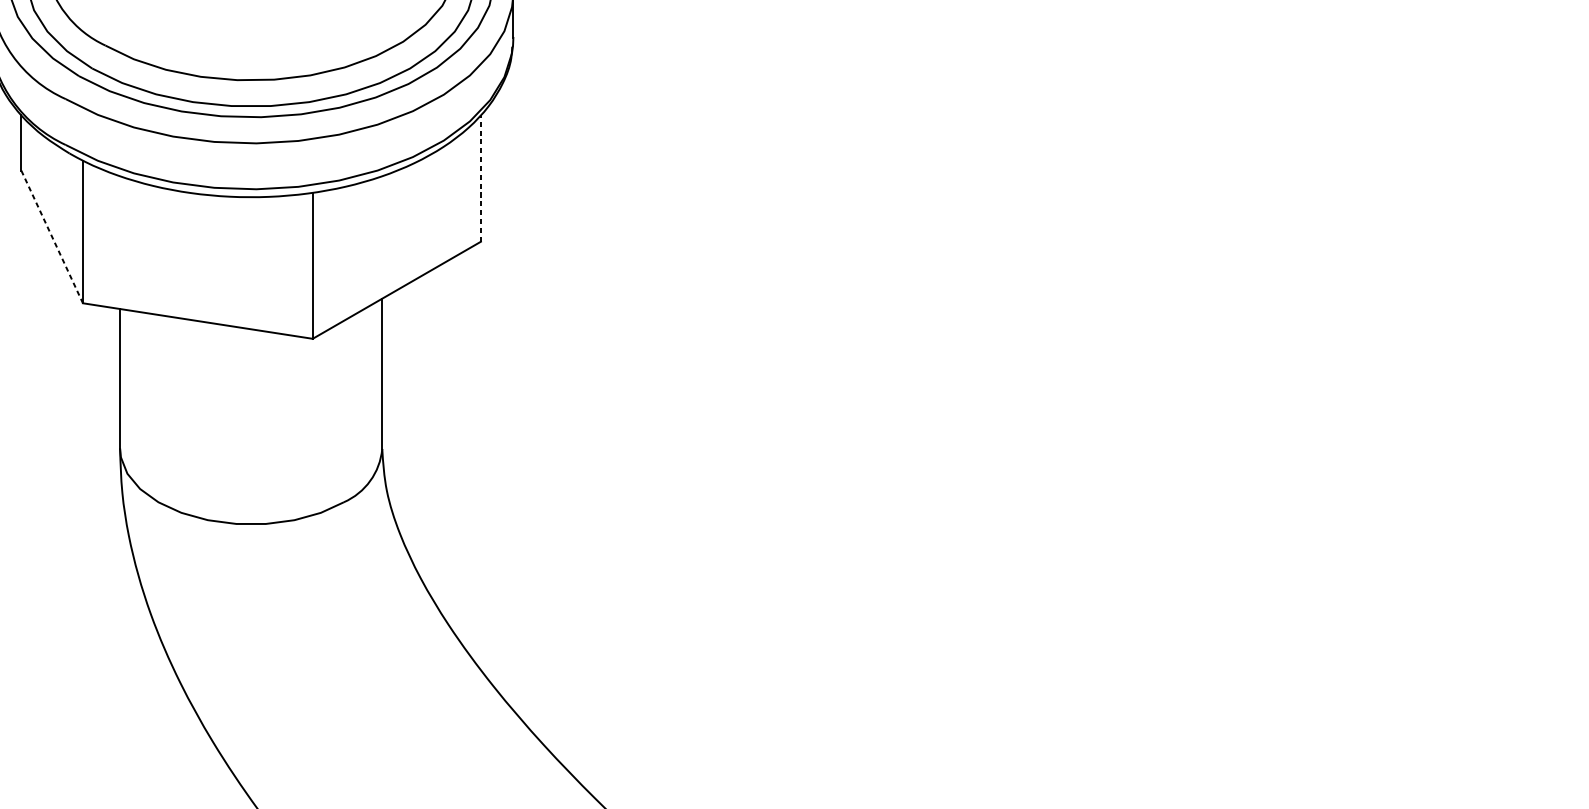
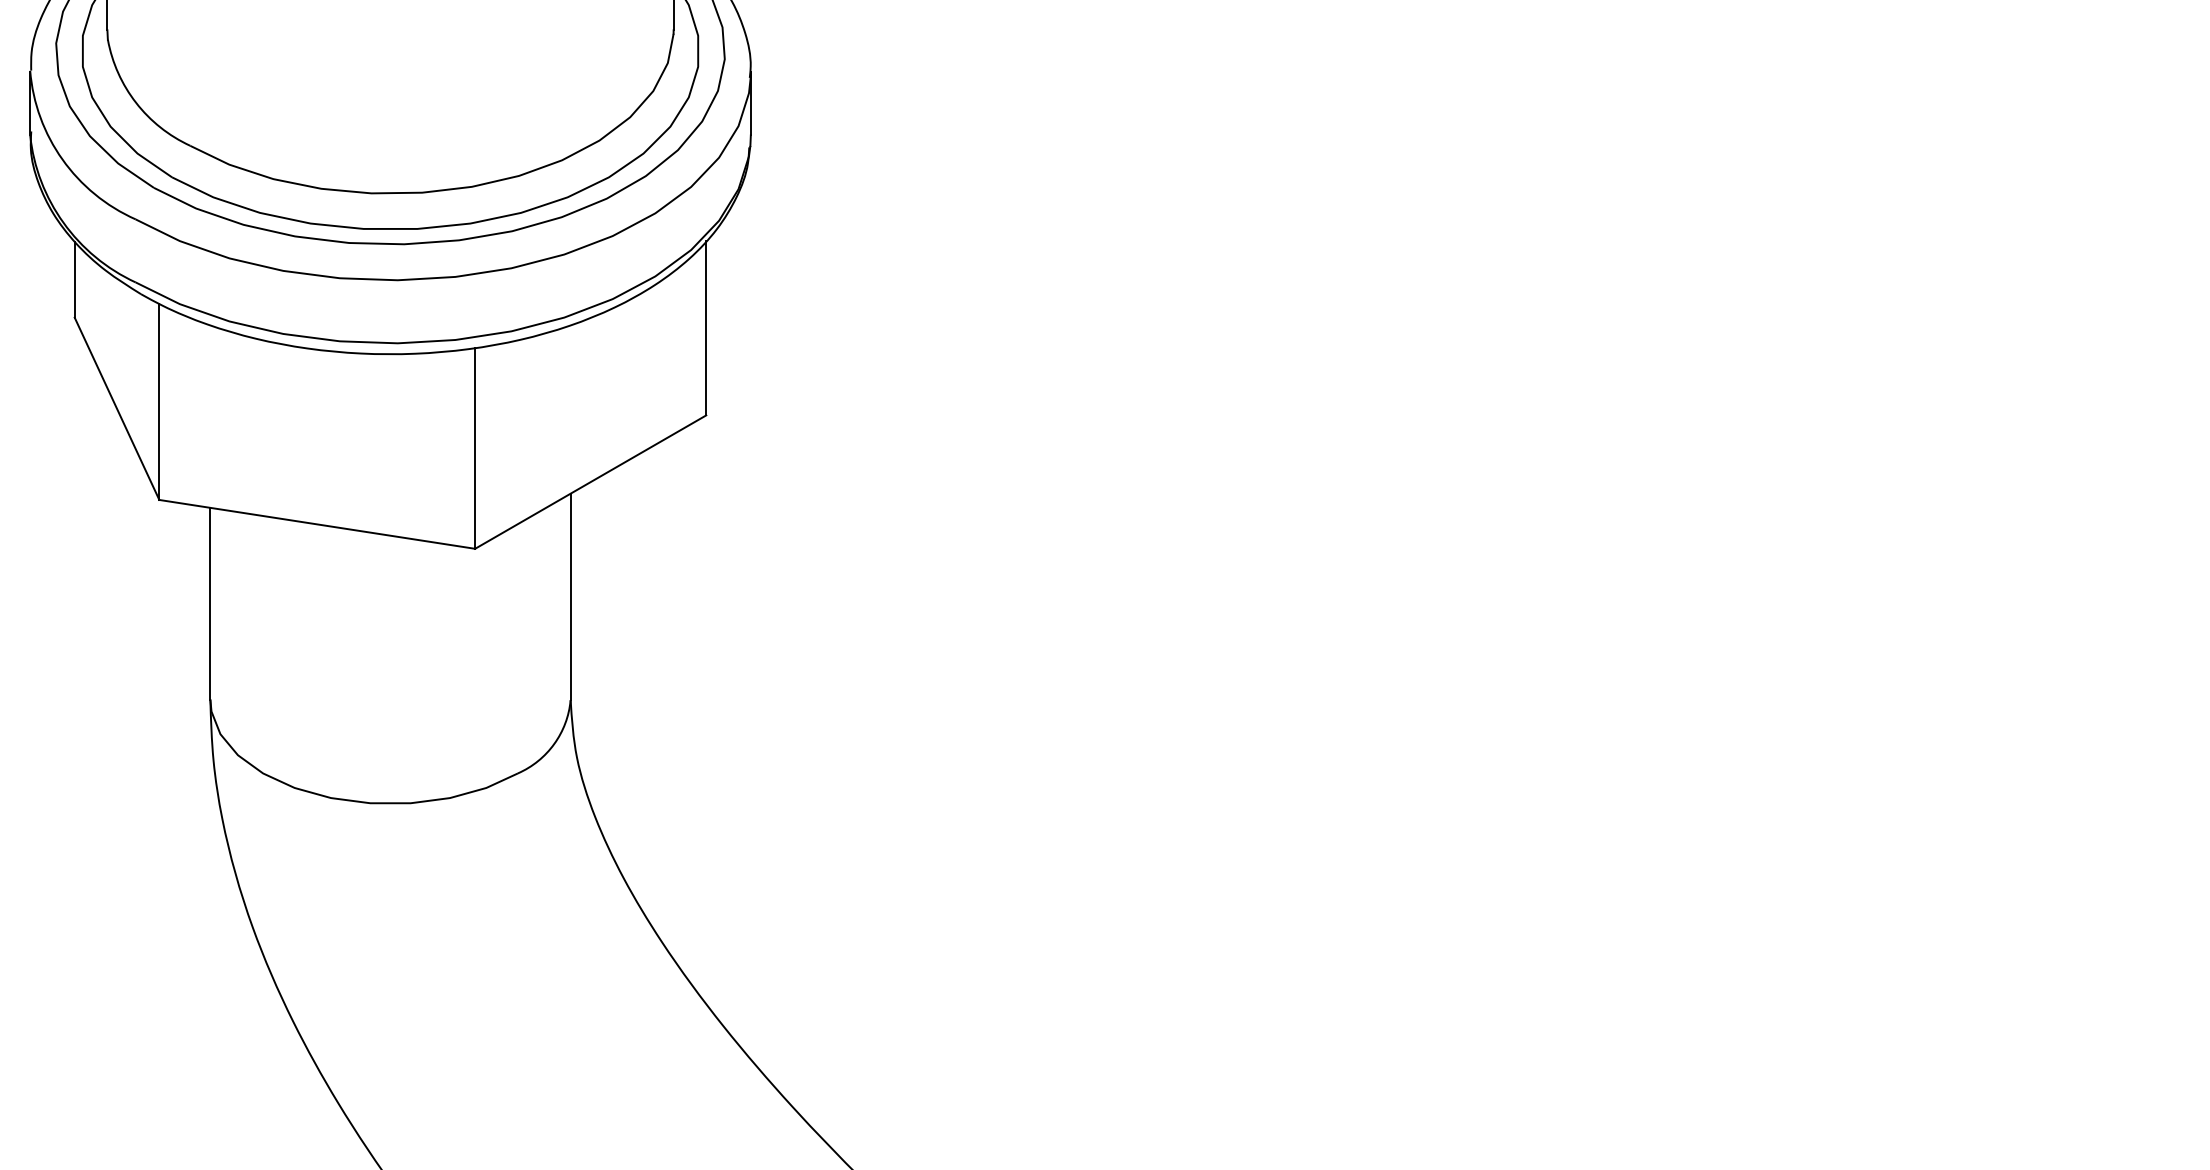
line: (481, 177) -> (706, 327), dashed -> solid
line: (52, 237) -> (117, 409), dashed -> solid

